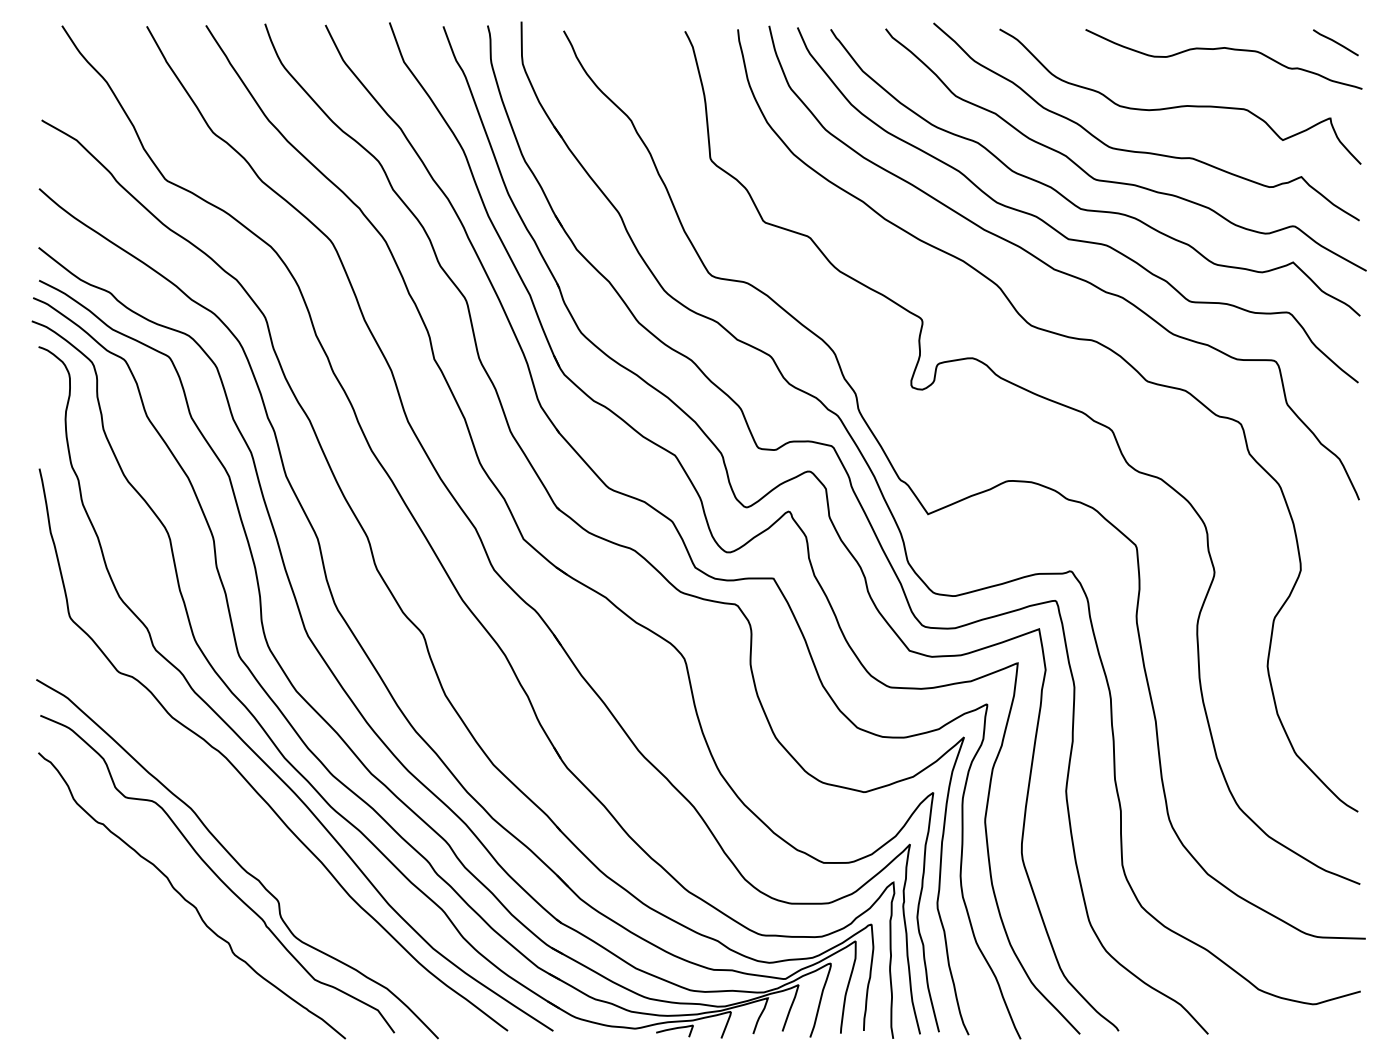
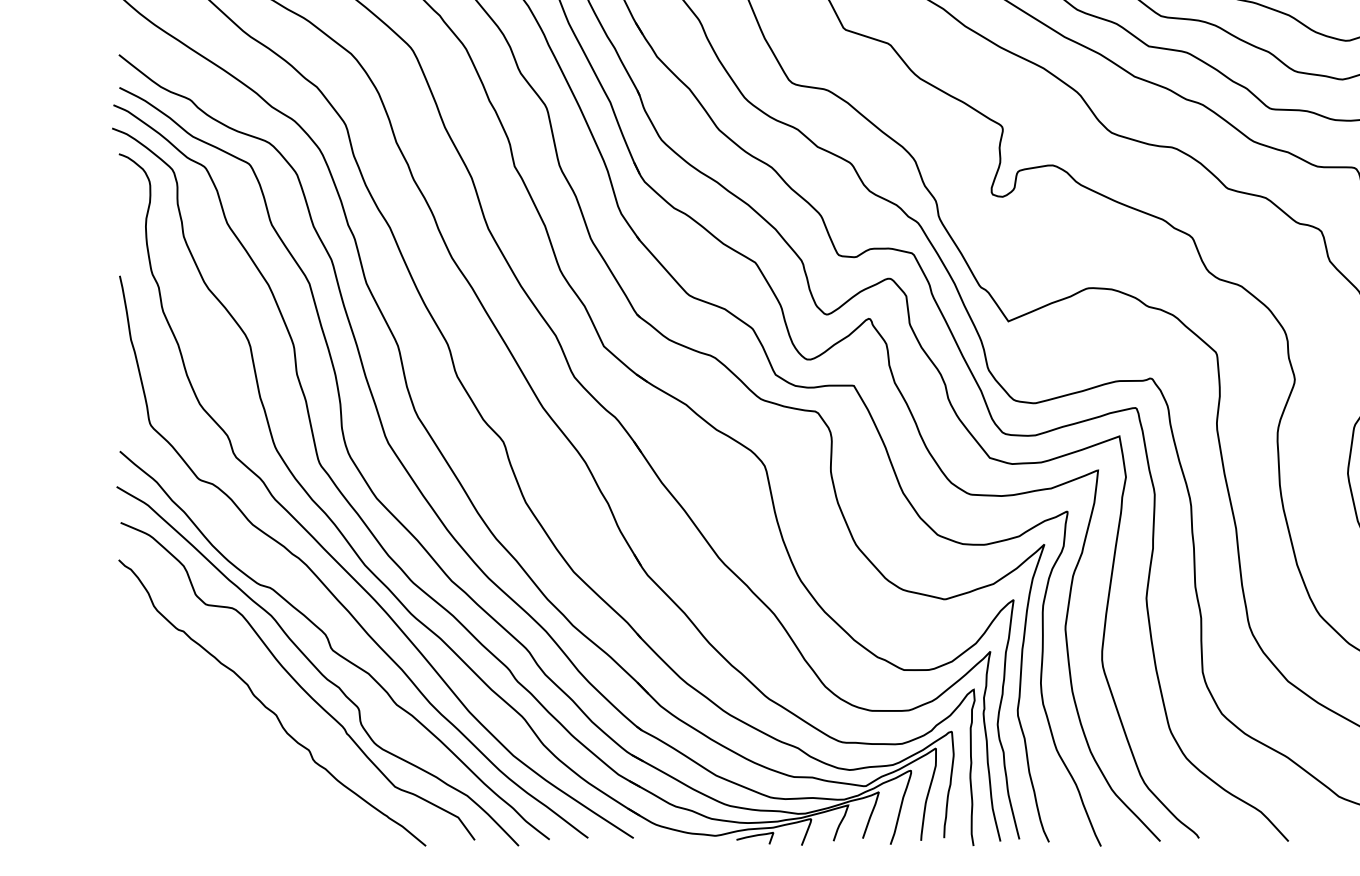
curve: (251, 839) -> (331, 646), added

